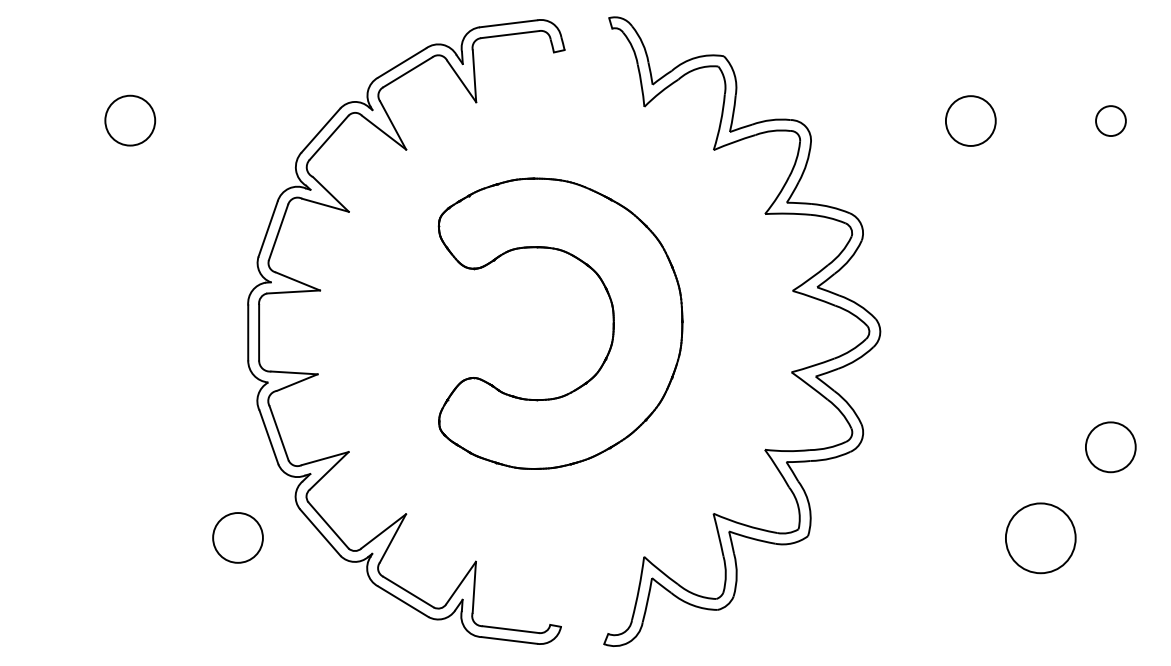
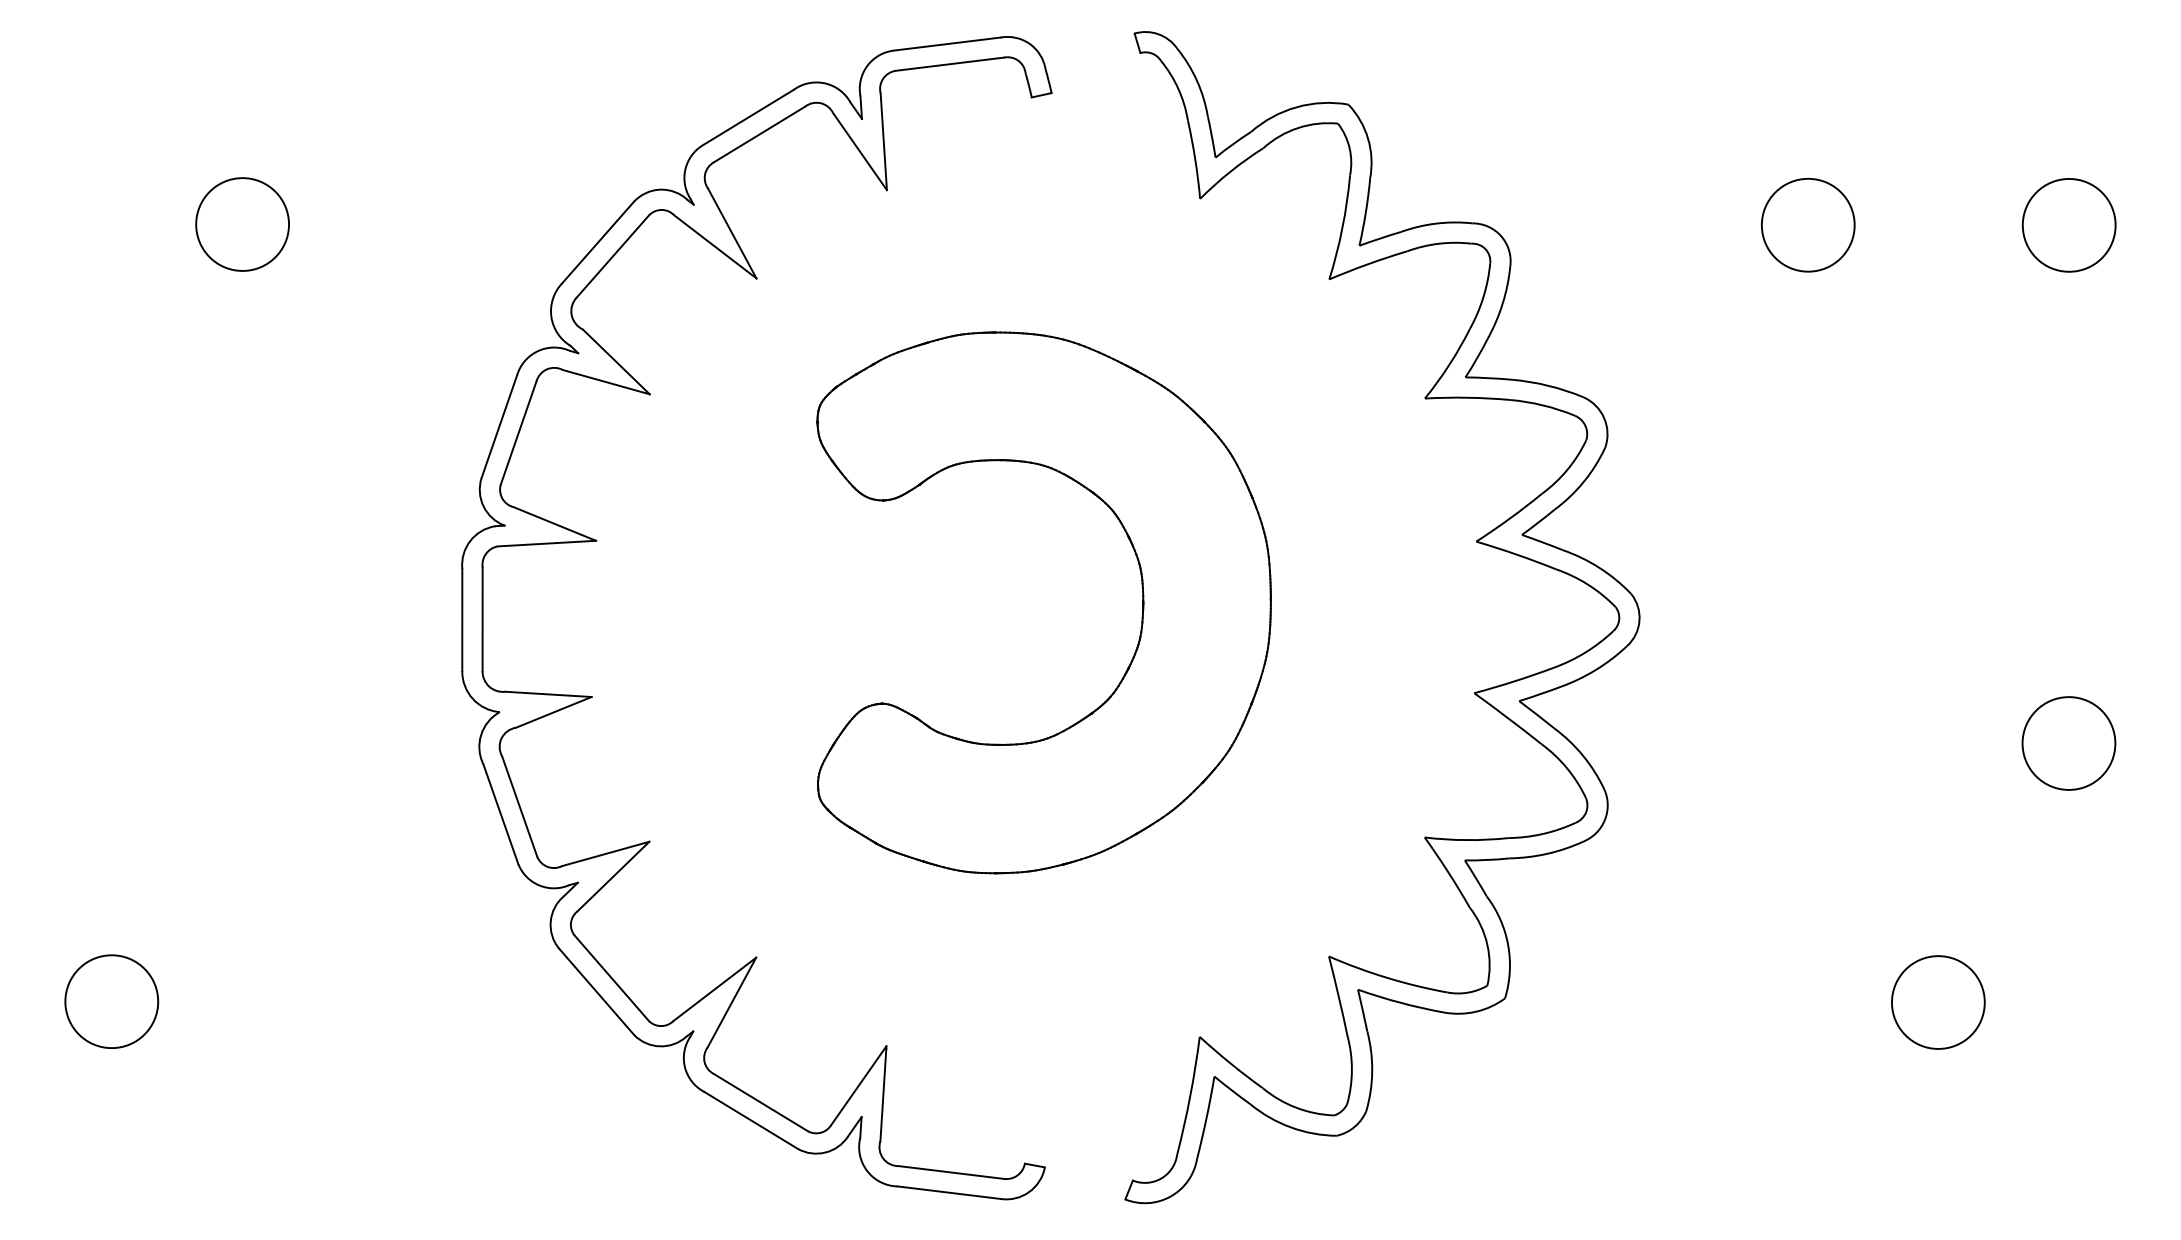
circle: (1110, 120) -> (2068, 224), size x1.67
circle: (1110, 447) -> (2068, 743), moved
circle: (237, 537) -> (110, 1000), moved
circle: (1040, 538) -> (1937, 1002), size x0.71

